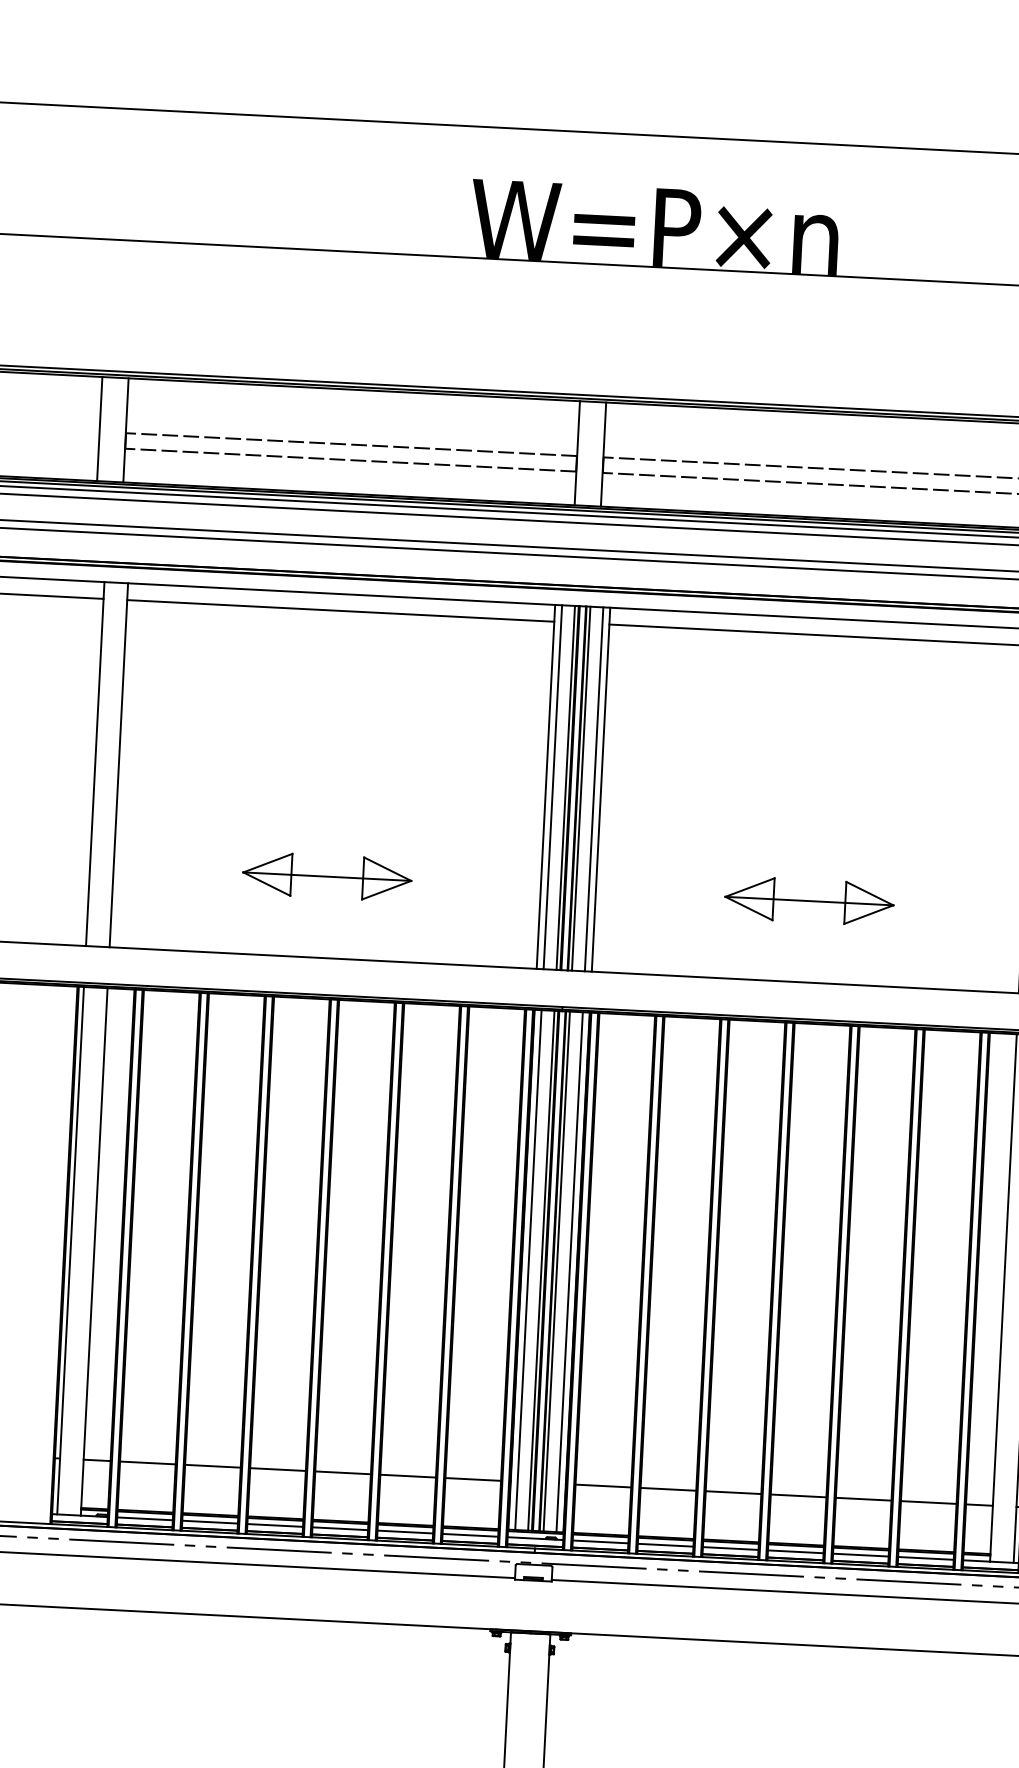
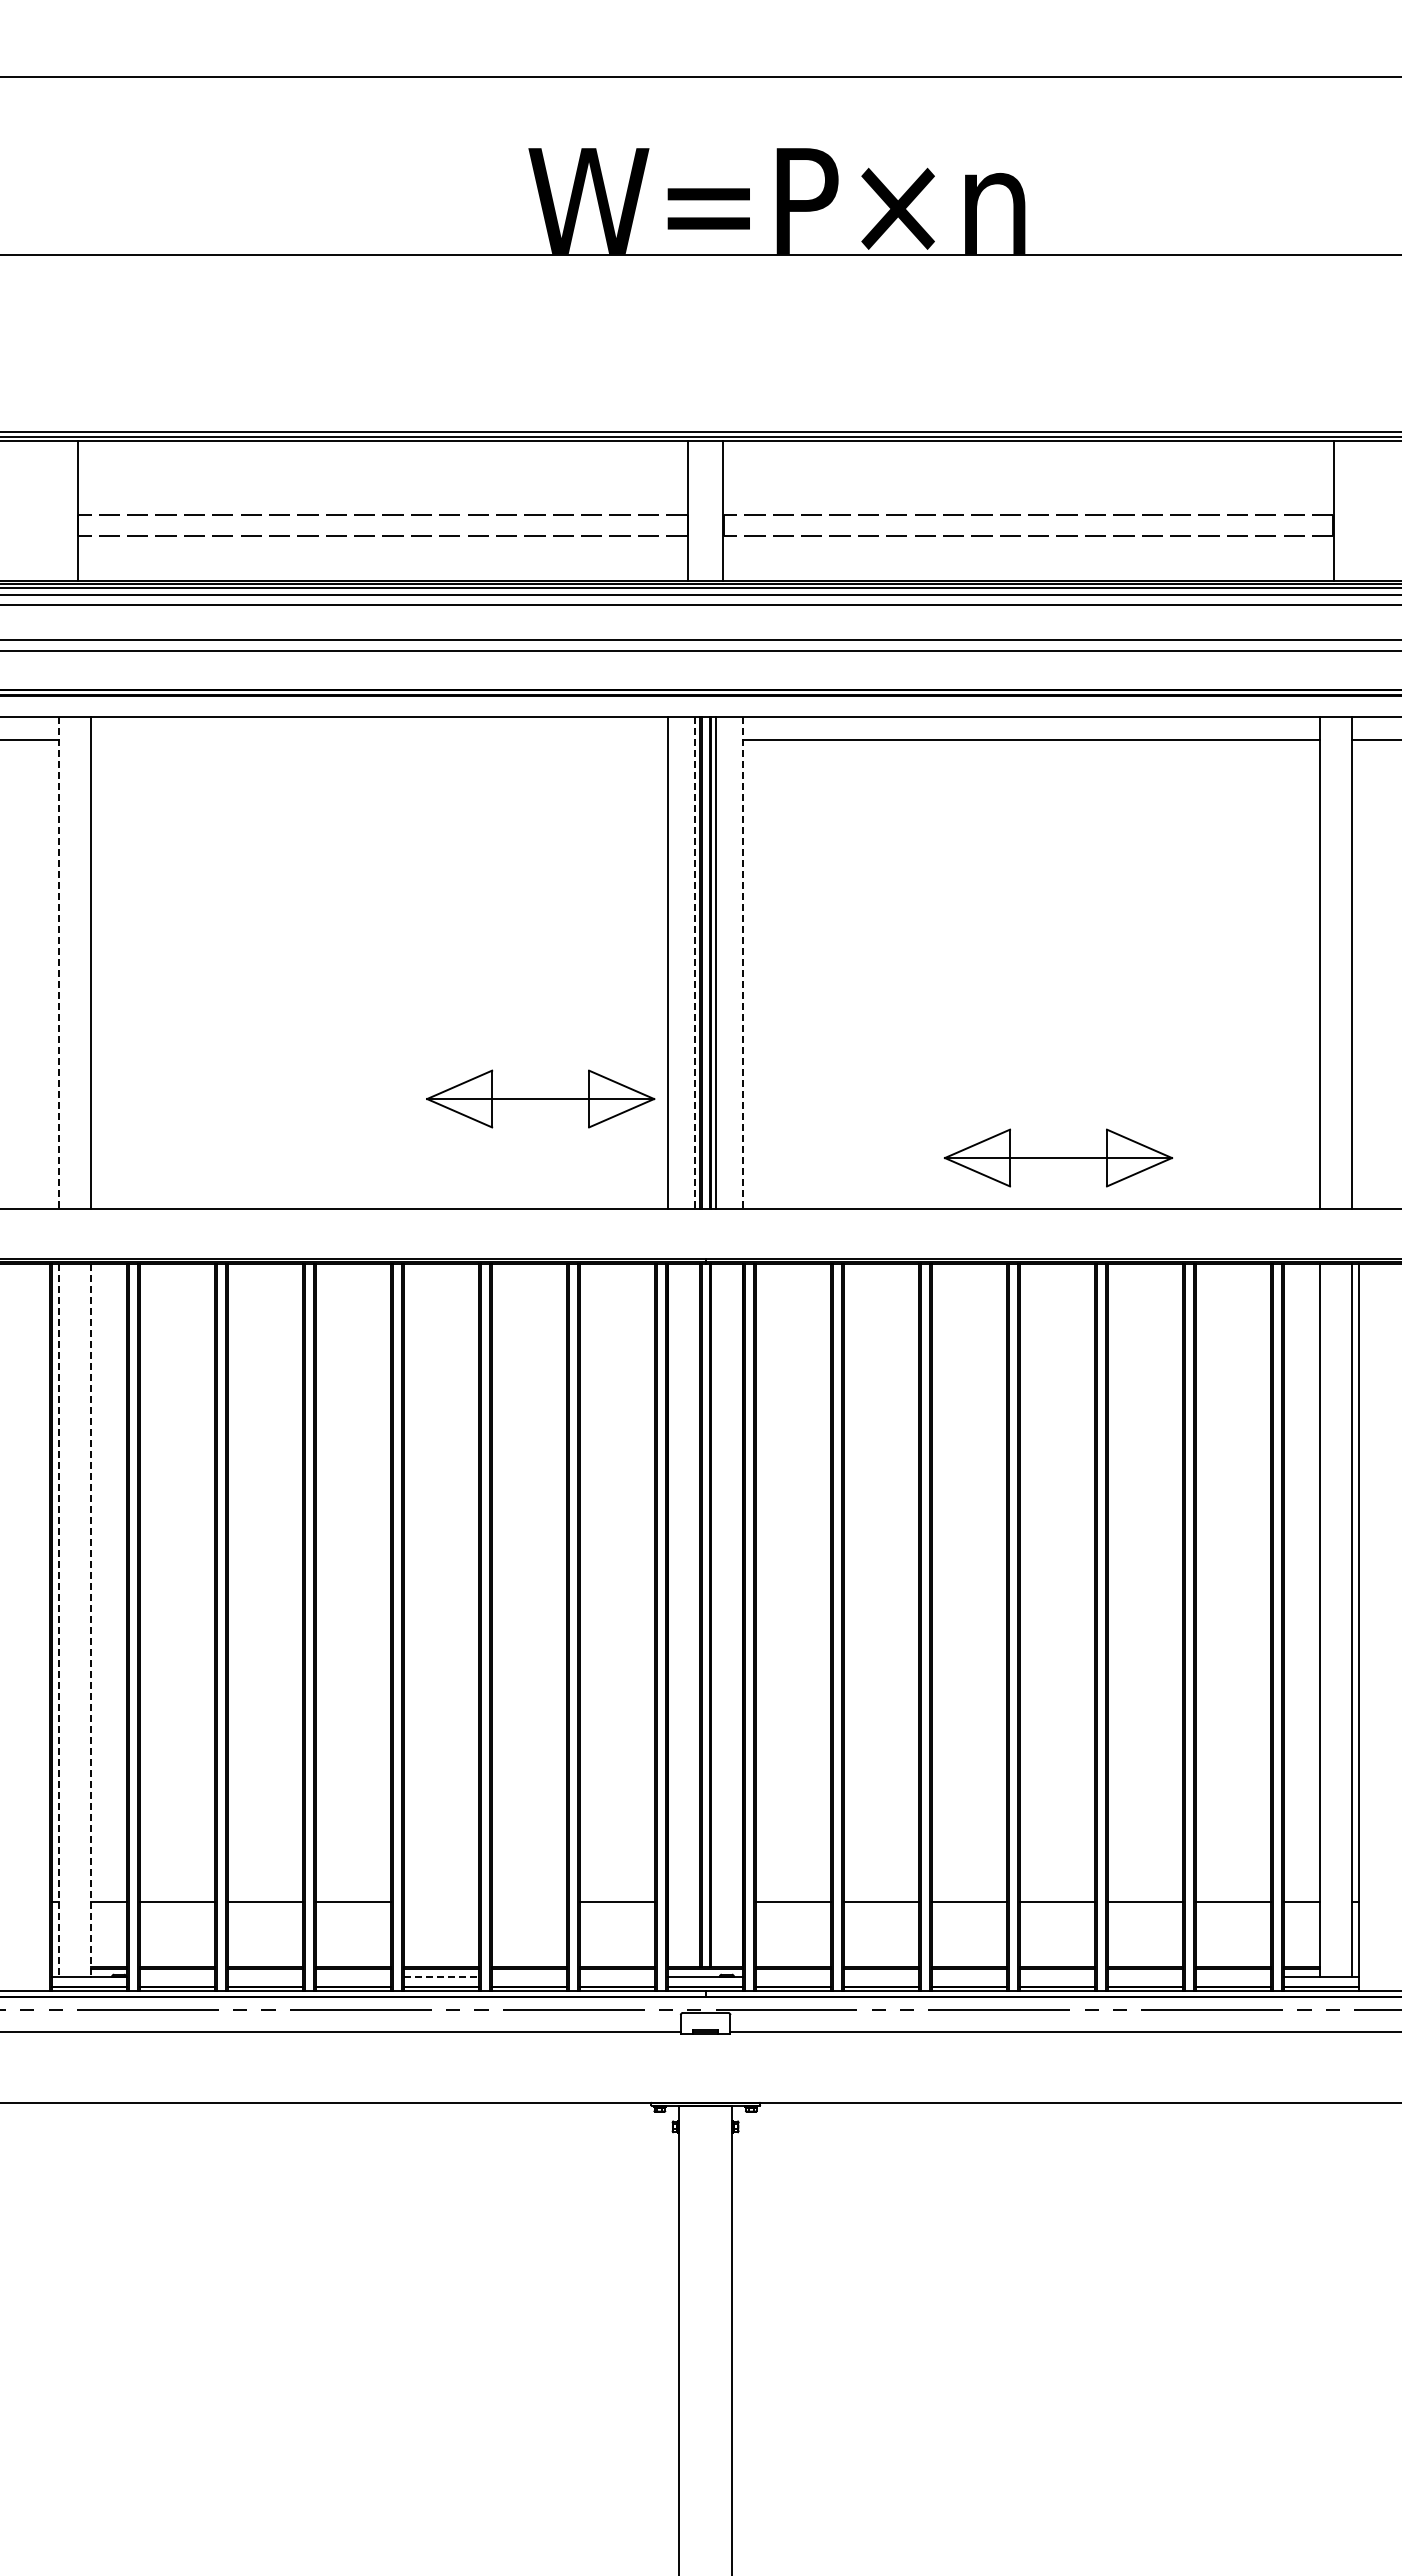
line: (99, 428) -> (42, 510), removed
line: (340, 610) -> (379, 739), removed
line: (95, 764) -> (59, 963), solid -> dashed
line: (552, 787) -> (677, 963), removed
line: (565, 788) -> (695, 963), solid -> dashed
line: (594, 789) -> (733, 963), removed
line: (600, 790) -> (742, 963), solid -> dashed
part: (327, 876) -> (540, 1098), moved
part: (809, 900) -> (1058, 1157), moved
line: (70, 1250) -> (59, 1620), solid -> dashed
line: (93, 1251) -> (90, 1620), solid -> dashed
line: (528, 1269) -> (677, 1615), removed
line: (541, 1270) -> (695, 1615), removed
line: (557, 1271) -> (716, 1615), removed
line: (569, 1271) -> (733, 1615), removed
line: (342, 1472) -> (441, 1901), removed
line: (408, 1475) -> (529, 1901), removed
line: (144, 1518) -> (177, 1977), removed
line: (209, 1522) -> (265, 1977), removed
line: (275, 1525) -> (353, 1977), removed
line: (340, 1528) -> (441, 1977), solid -> dashed
line: (405, 1532) -> (529, 1977), removed
line: (470, 1535) -> (617, 1977), removed
line: (600, 1541) -> (793, 1977), removed
line: (665, 1545) -> (881, 1977), removed
line: (730, 1548) -> (969, 1977), removed
line: (795, 1551) -> (1057, 1977), removed
line: (860, 1555) -> (1145, 1977), removed
line: (925, 1558) -> (1233, 1977), removed

